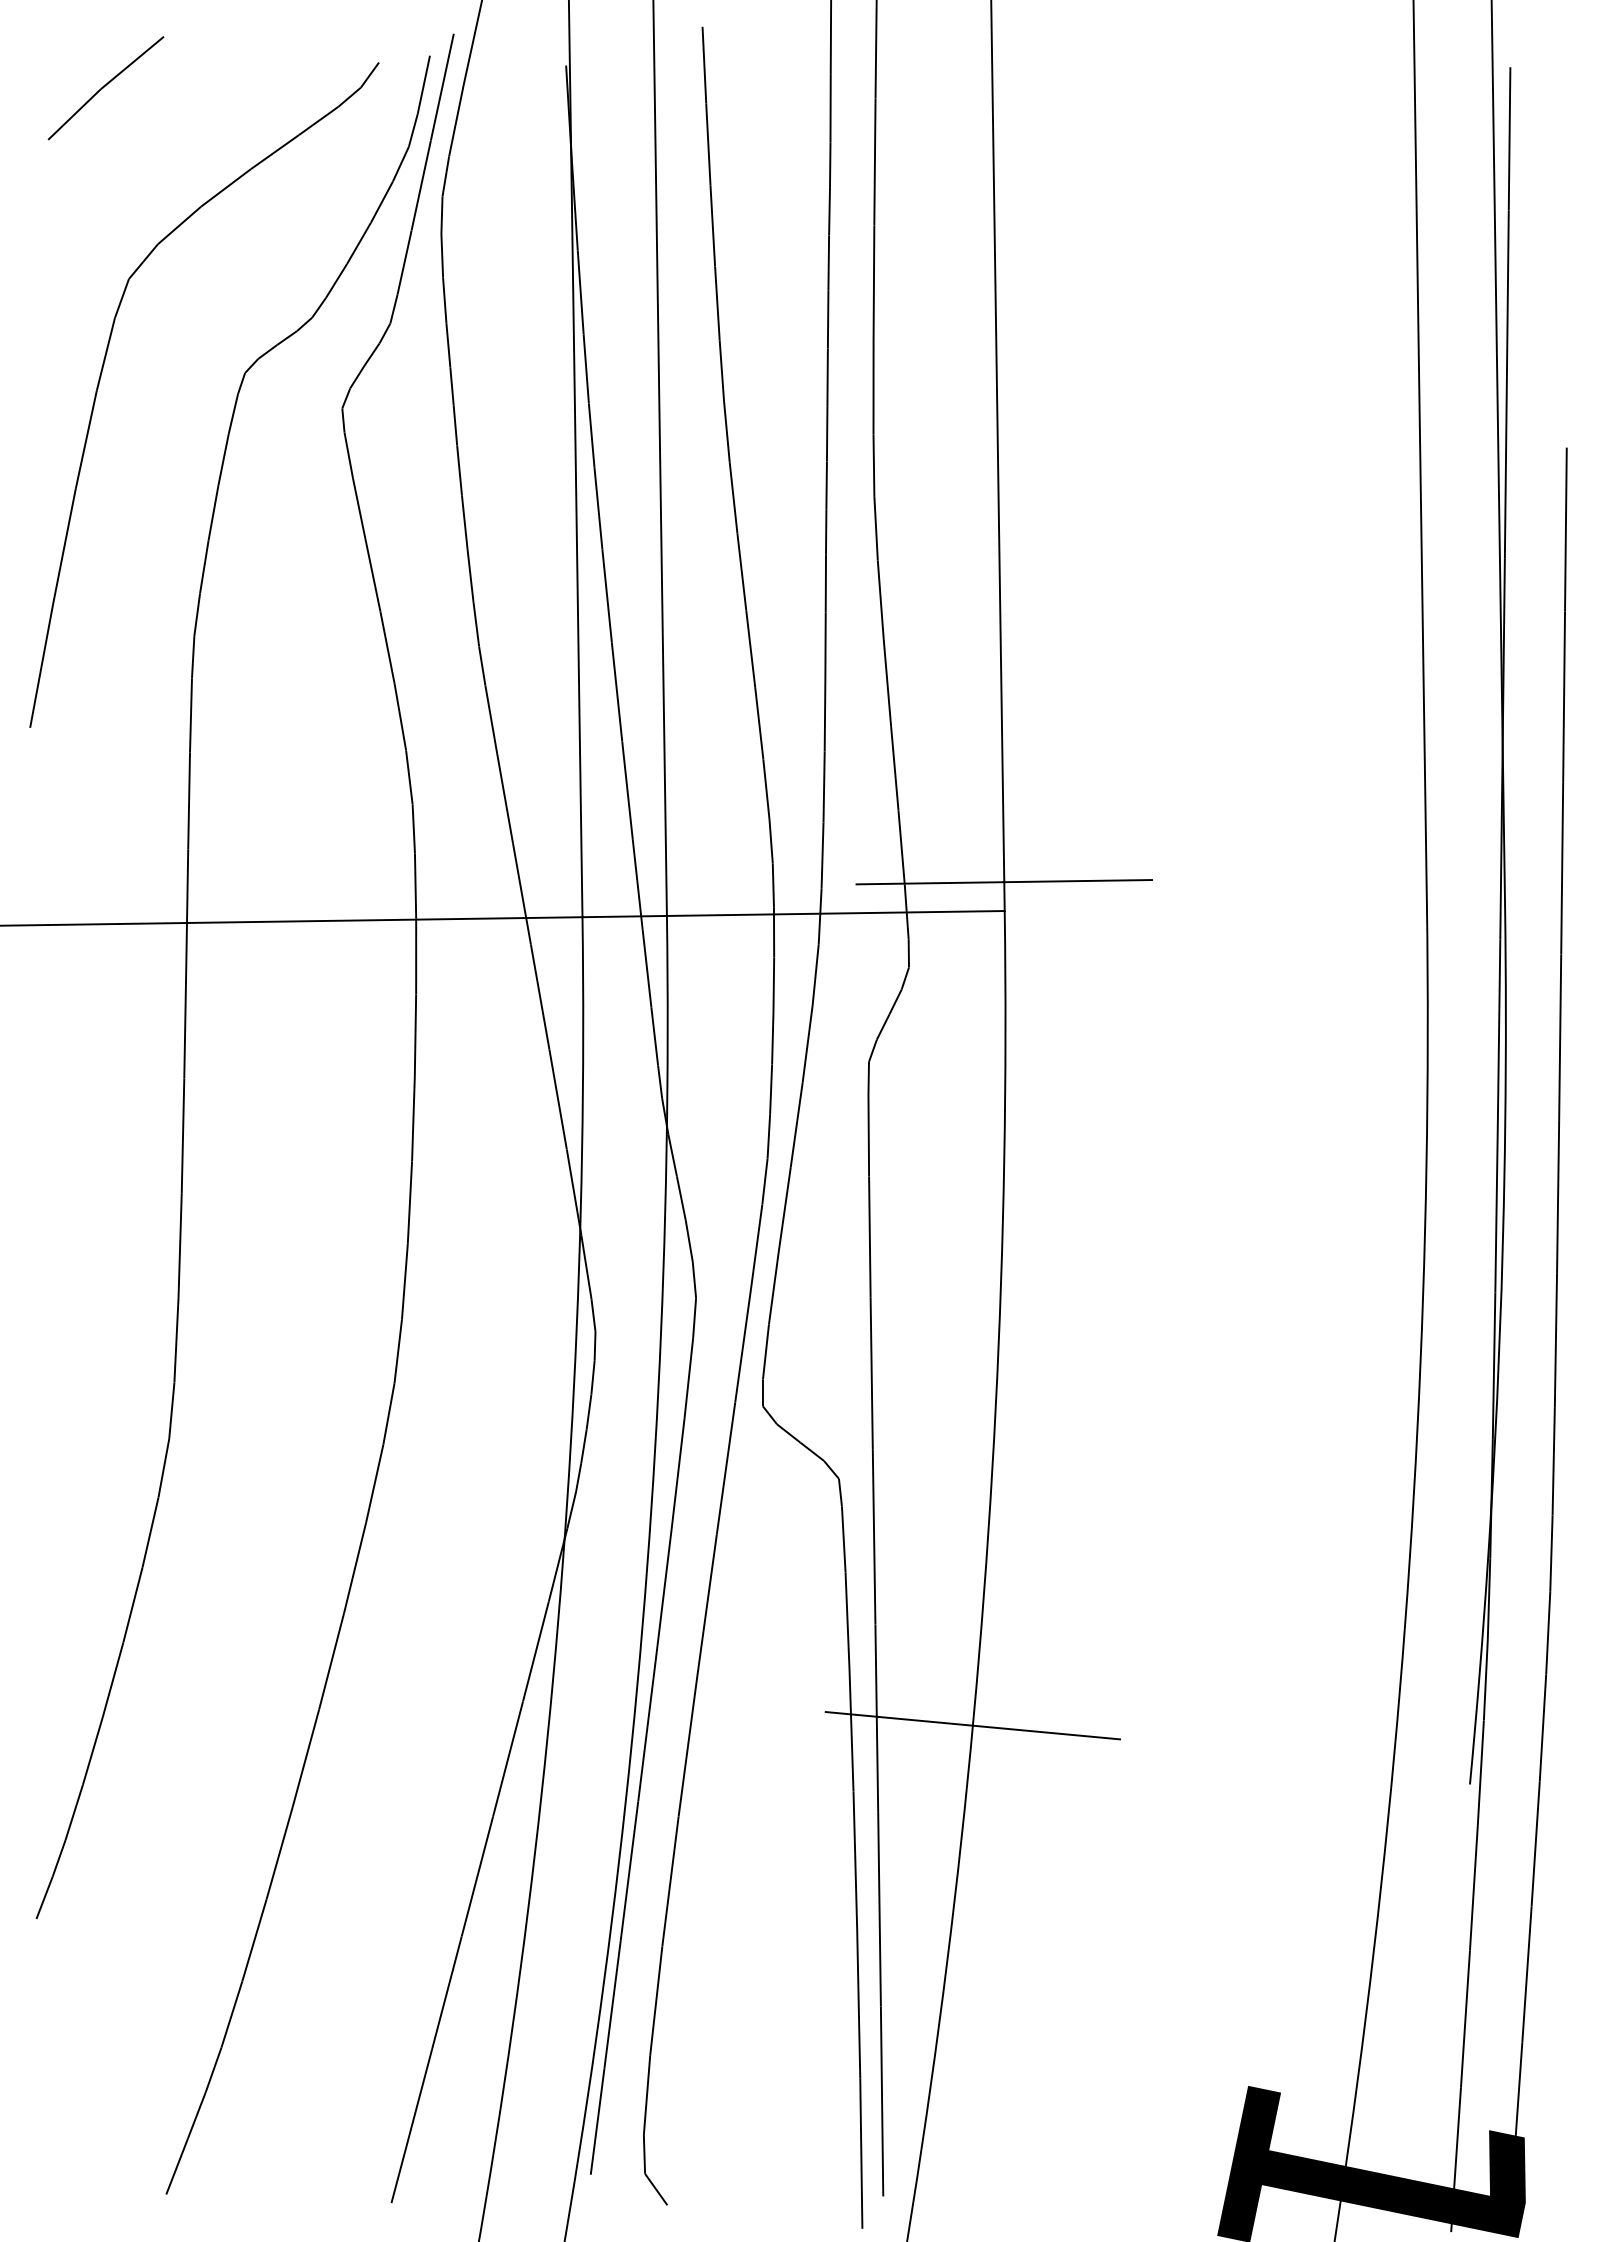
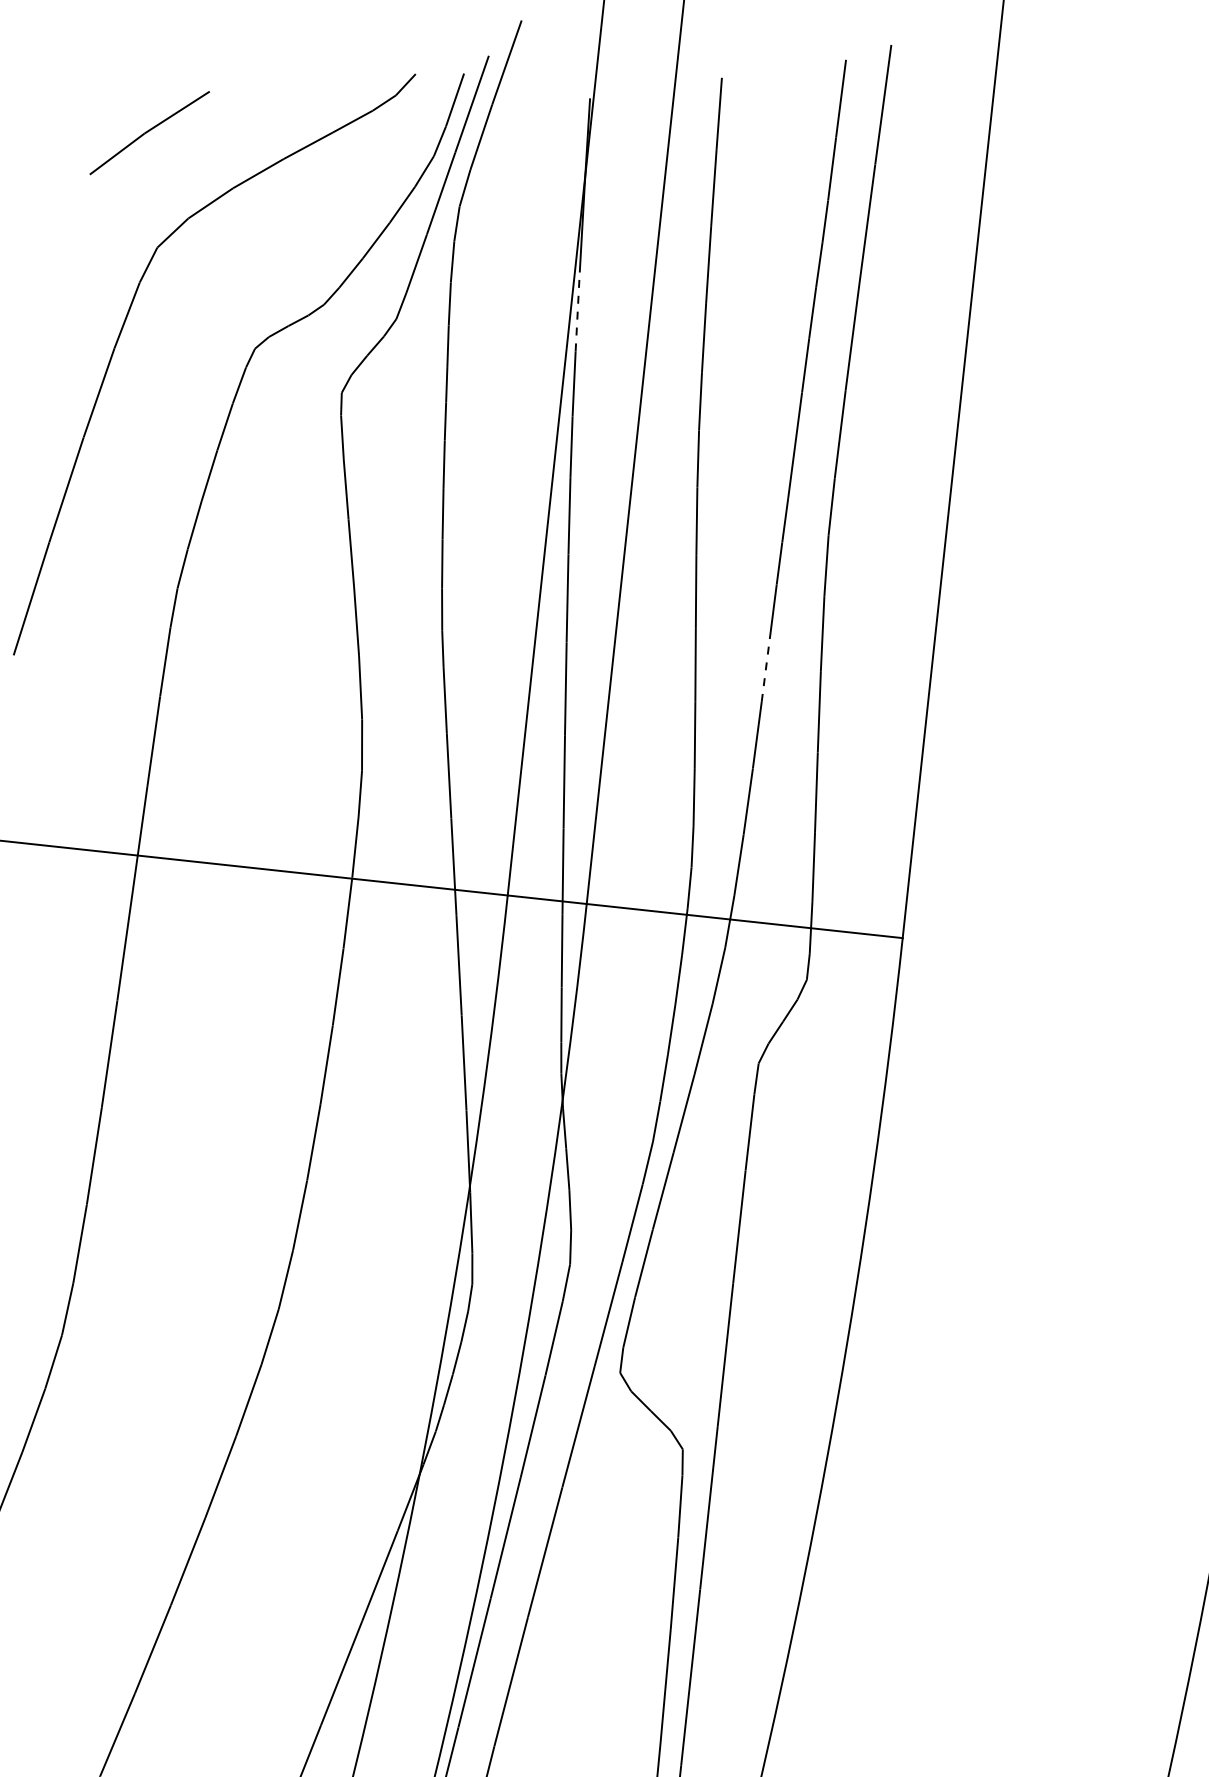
part: (105, 88) -> (149, 133), moved
line: (580, 292) -> (577, 311), solid -> dashed
line: (825, 646) -> (765, 670), solid -> dashed
line: (1004, 882) -> (905, 911), removed
line: (972, 1725) -> (779, 1694), removed

